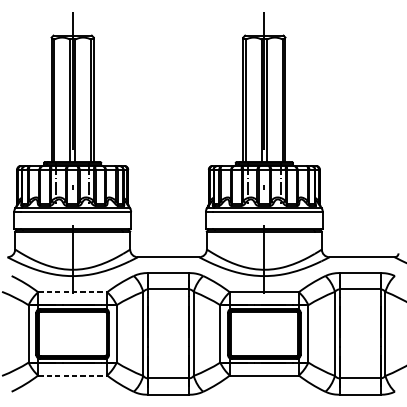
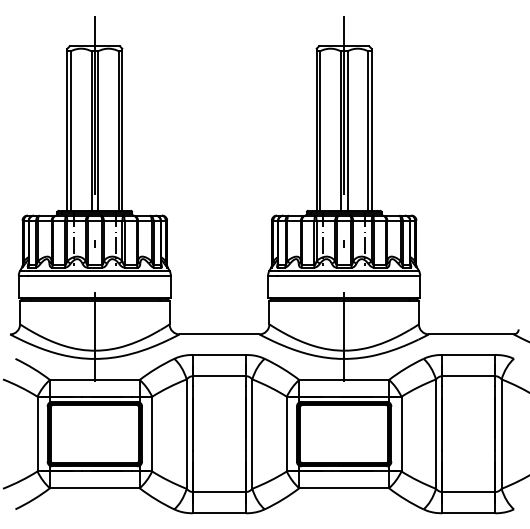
line: (72, 291) -> (94, 379), dashed -> solid
line: (72, 375) -> (94, 488), dashed -> solid

